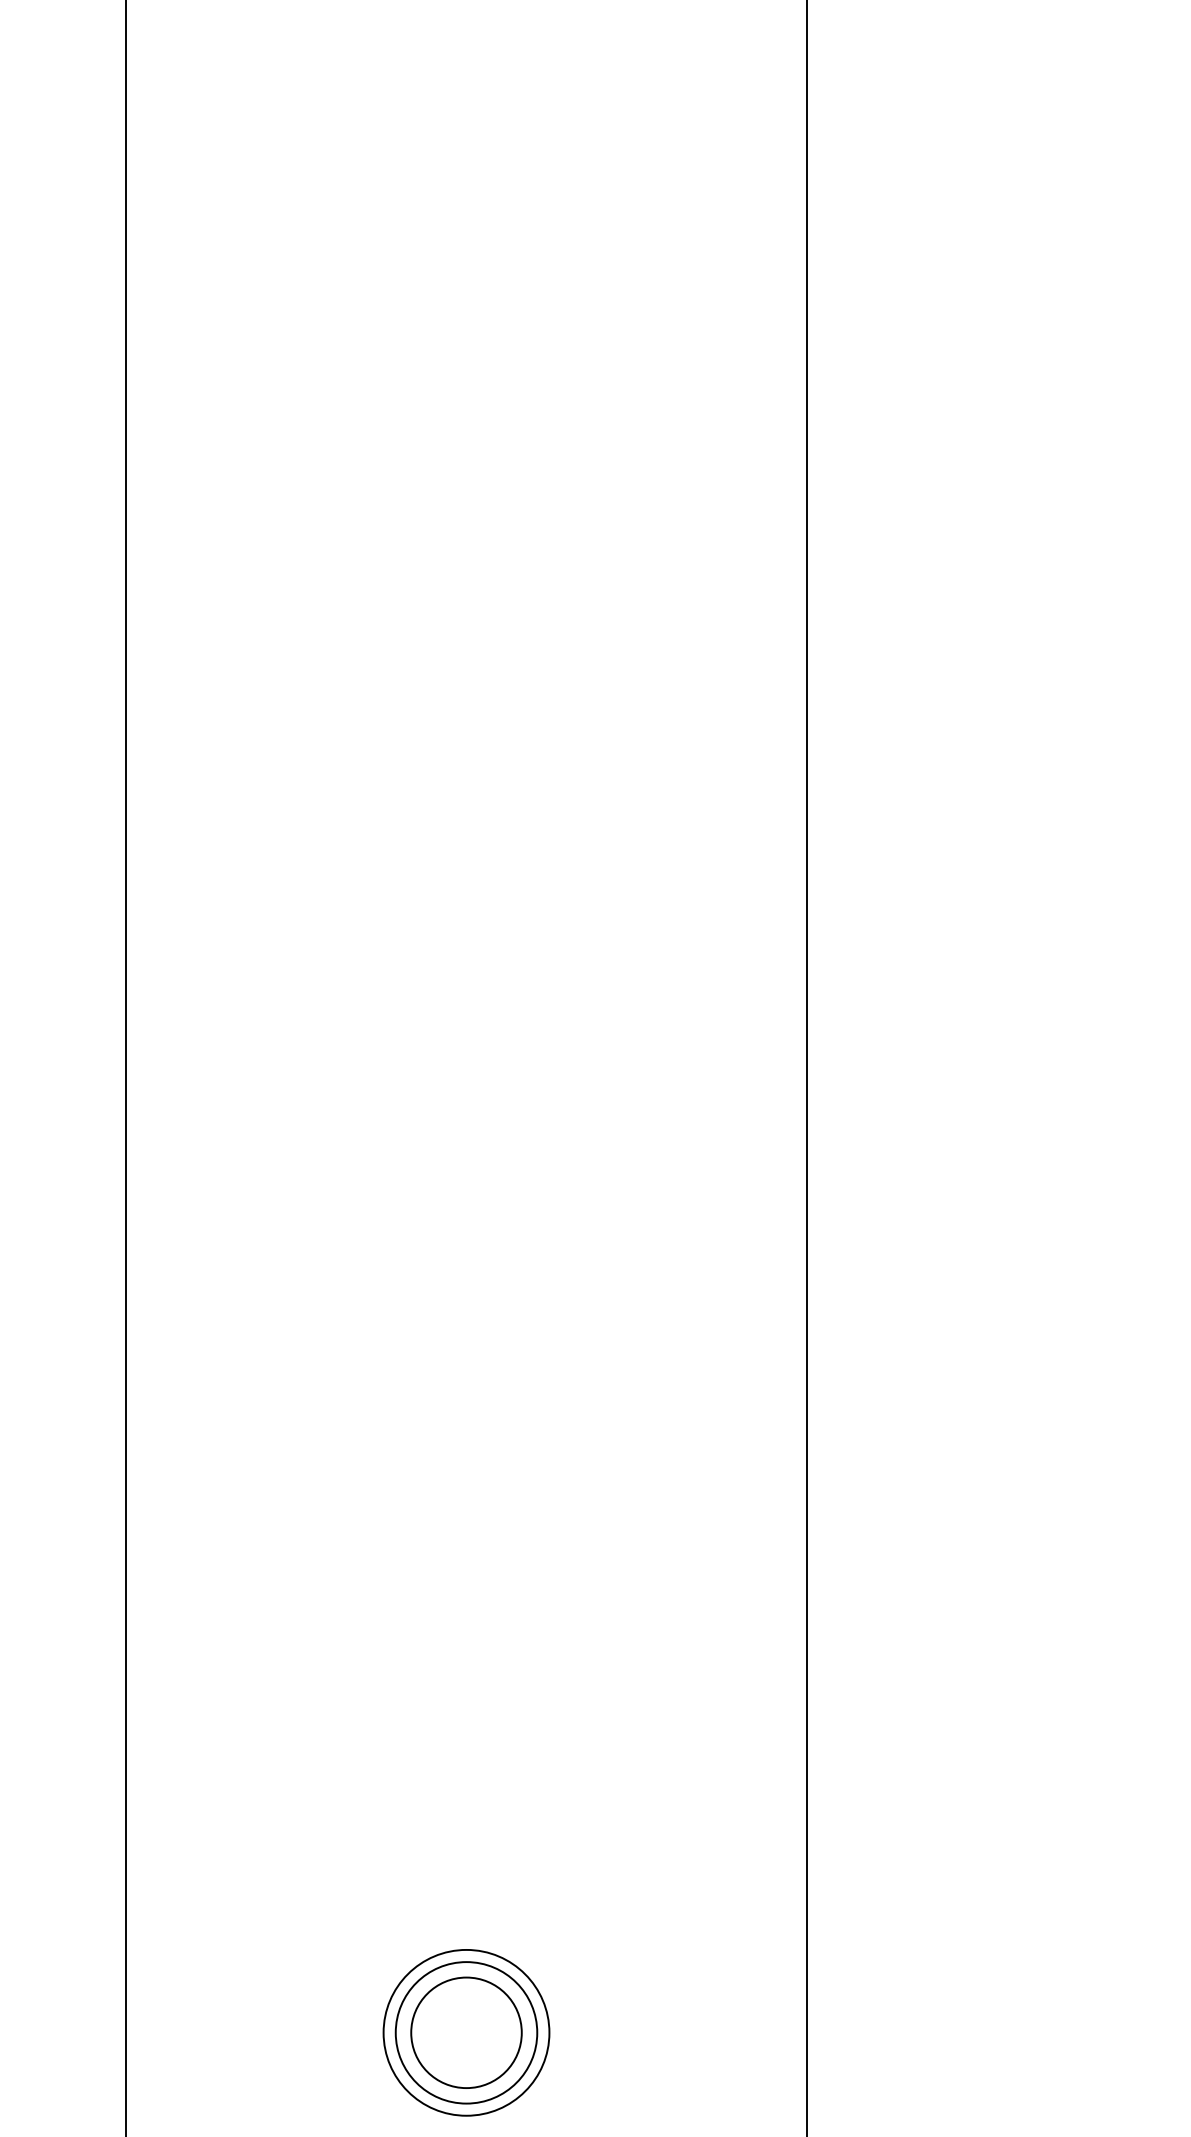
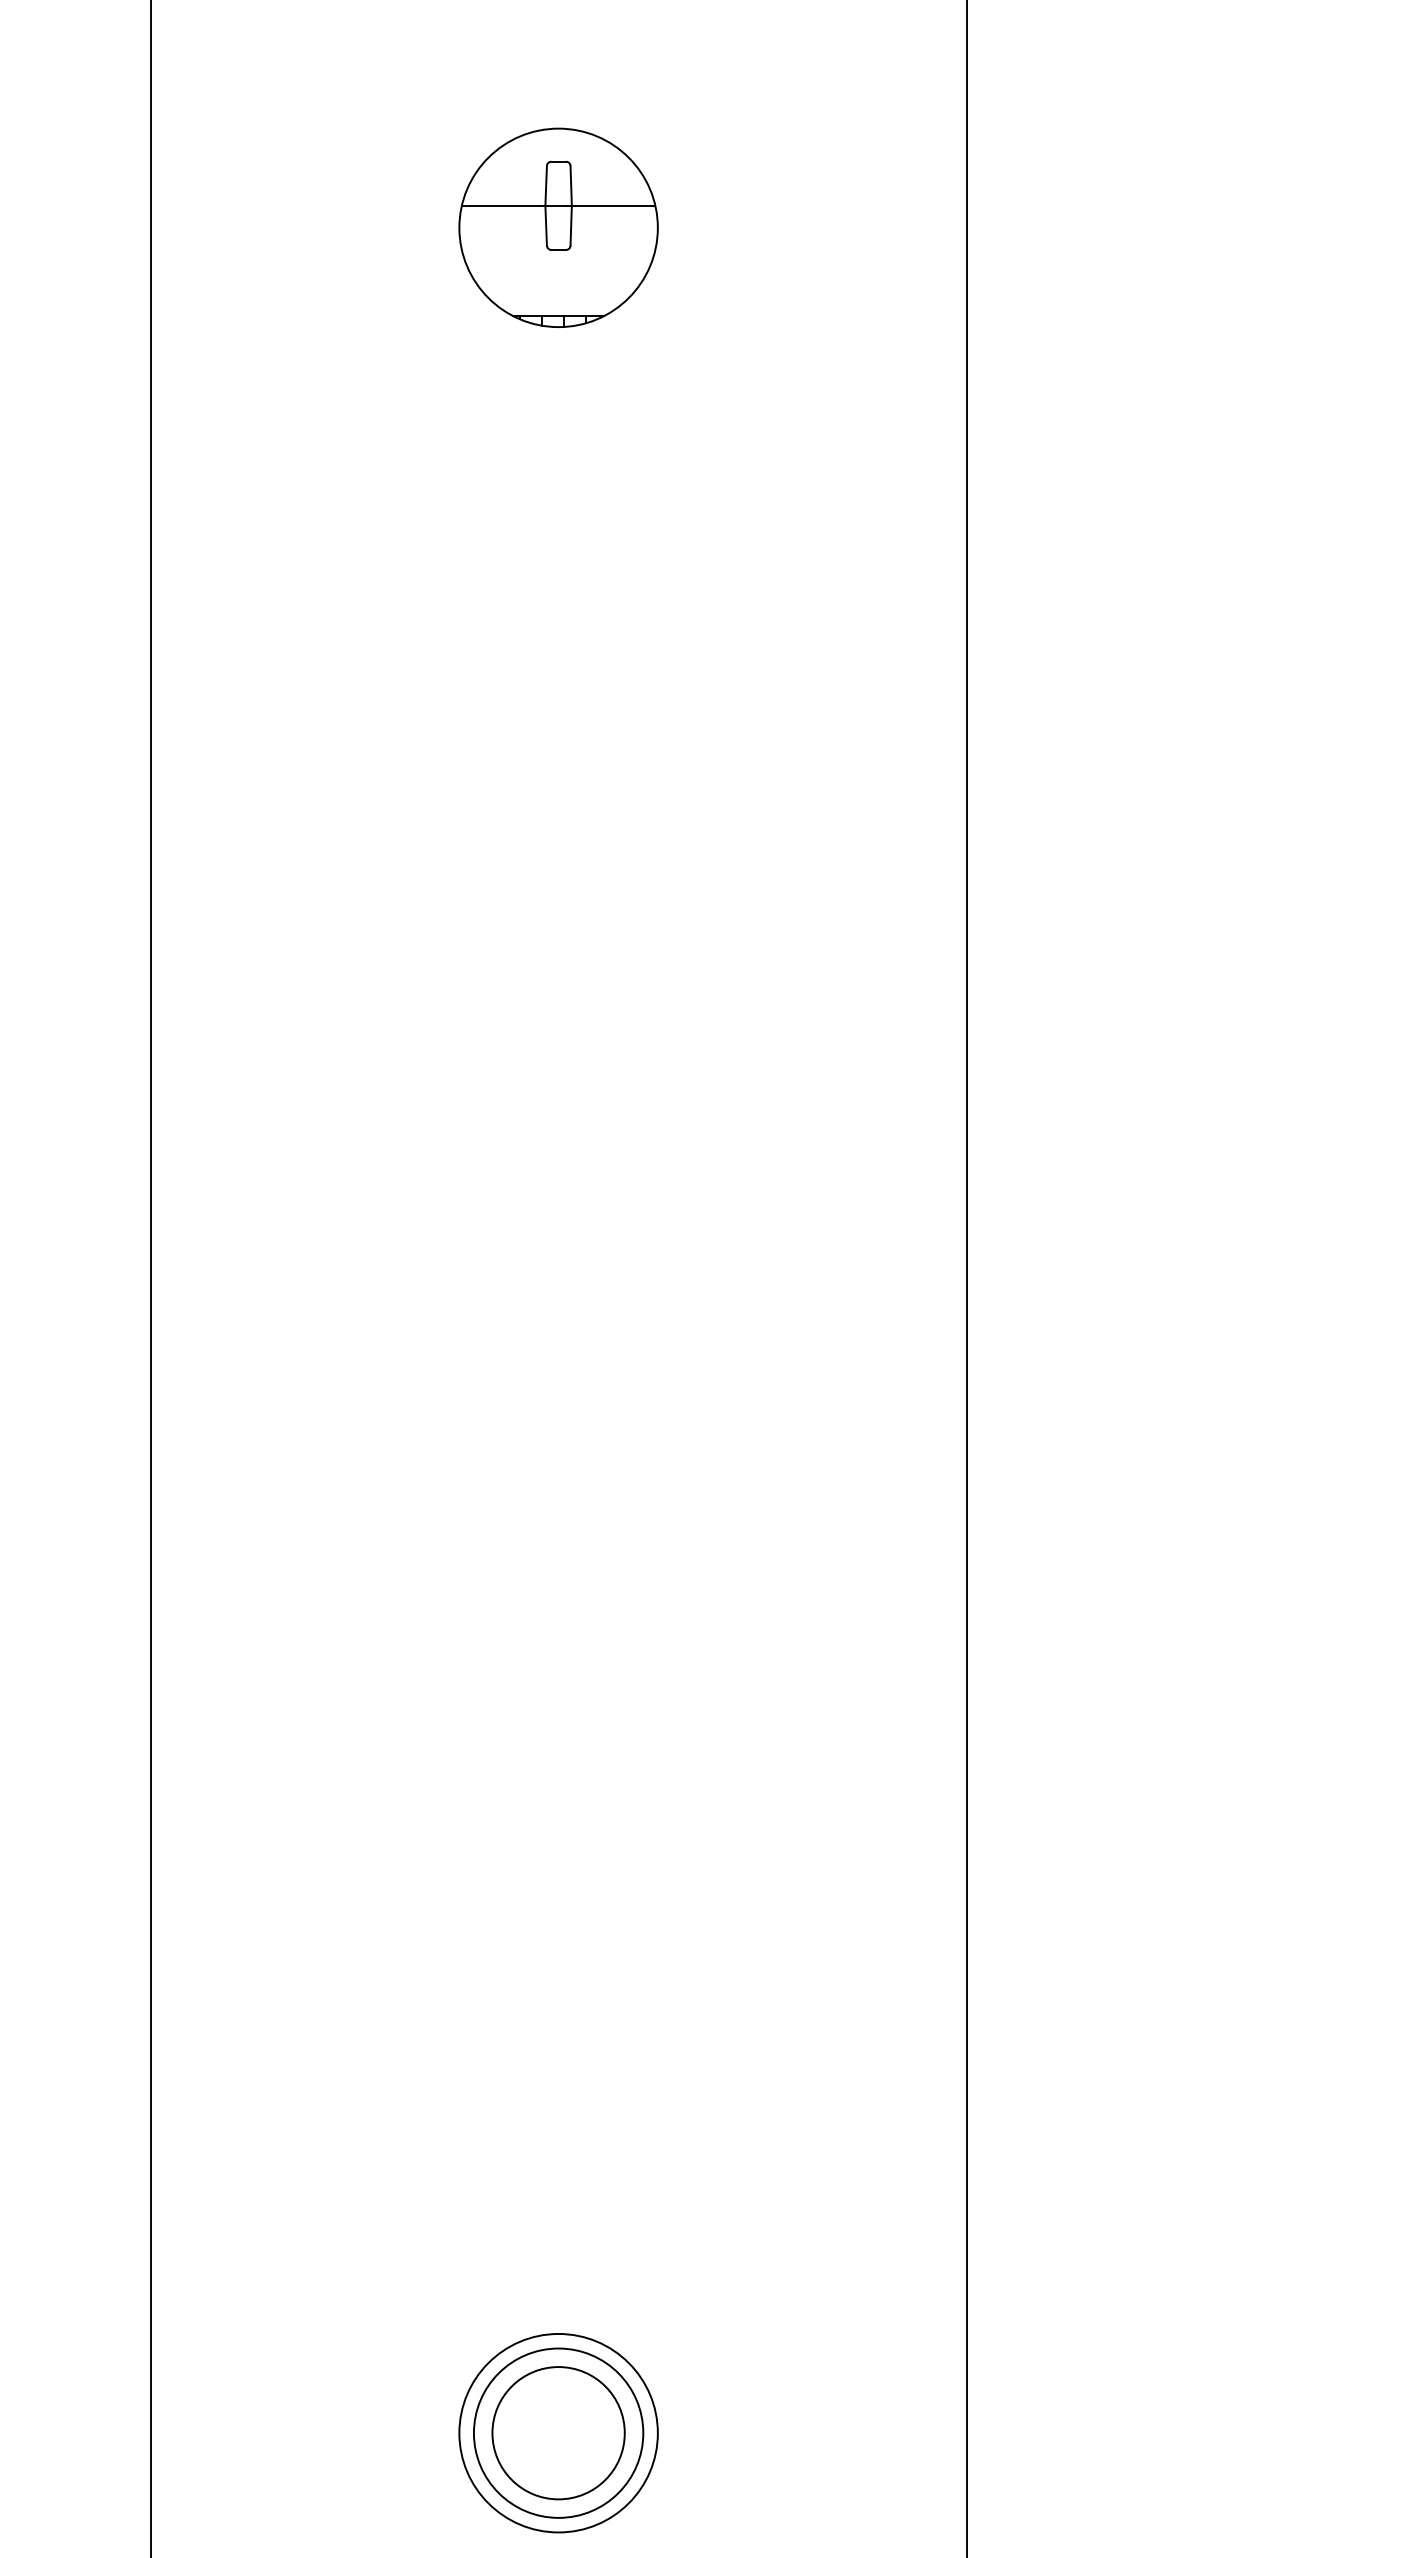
part: (466, 189) -> (558, 227), added

